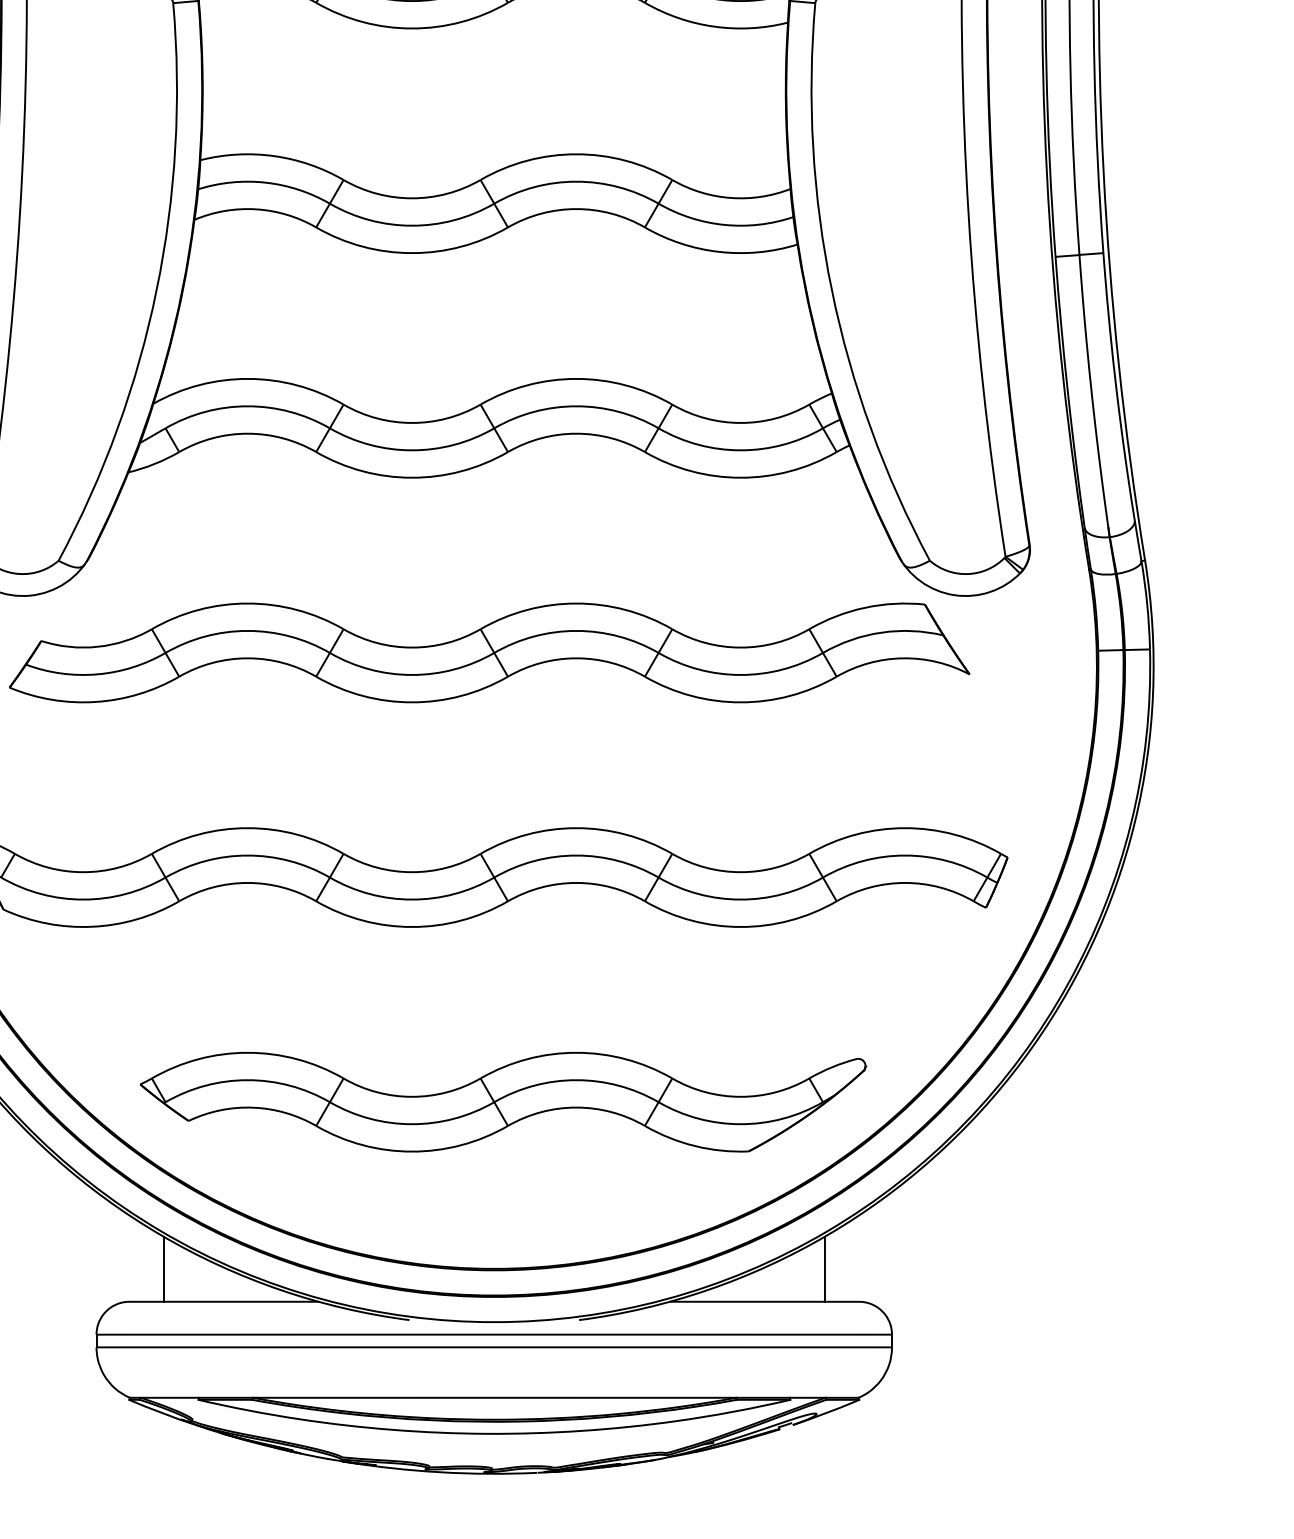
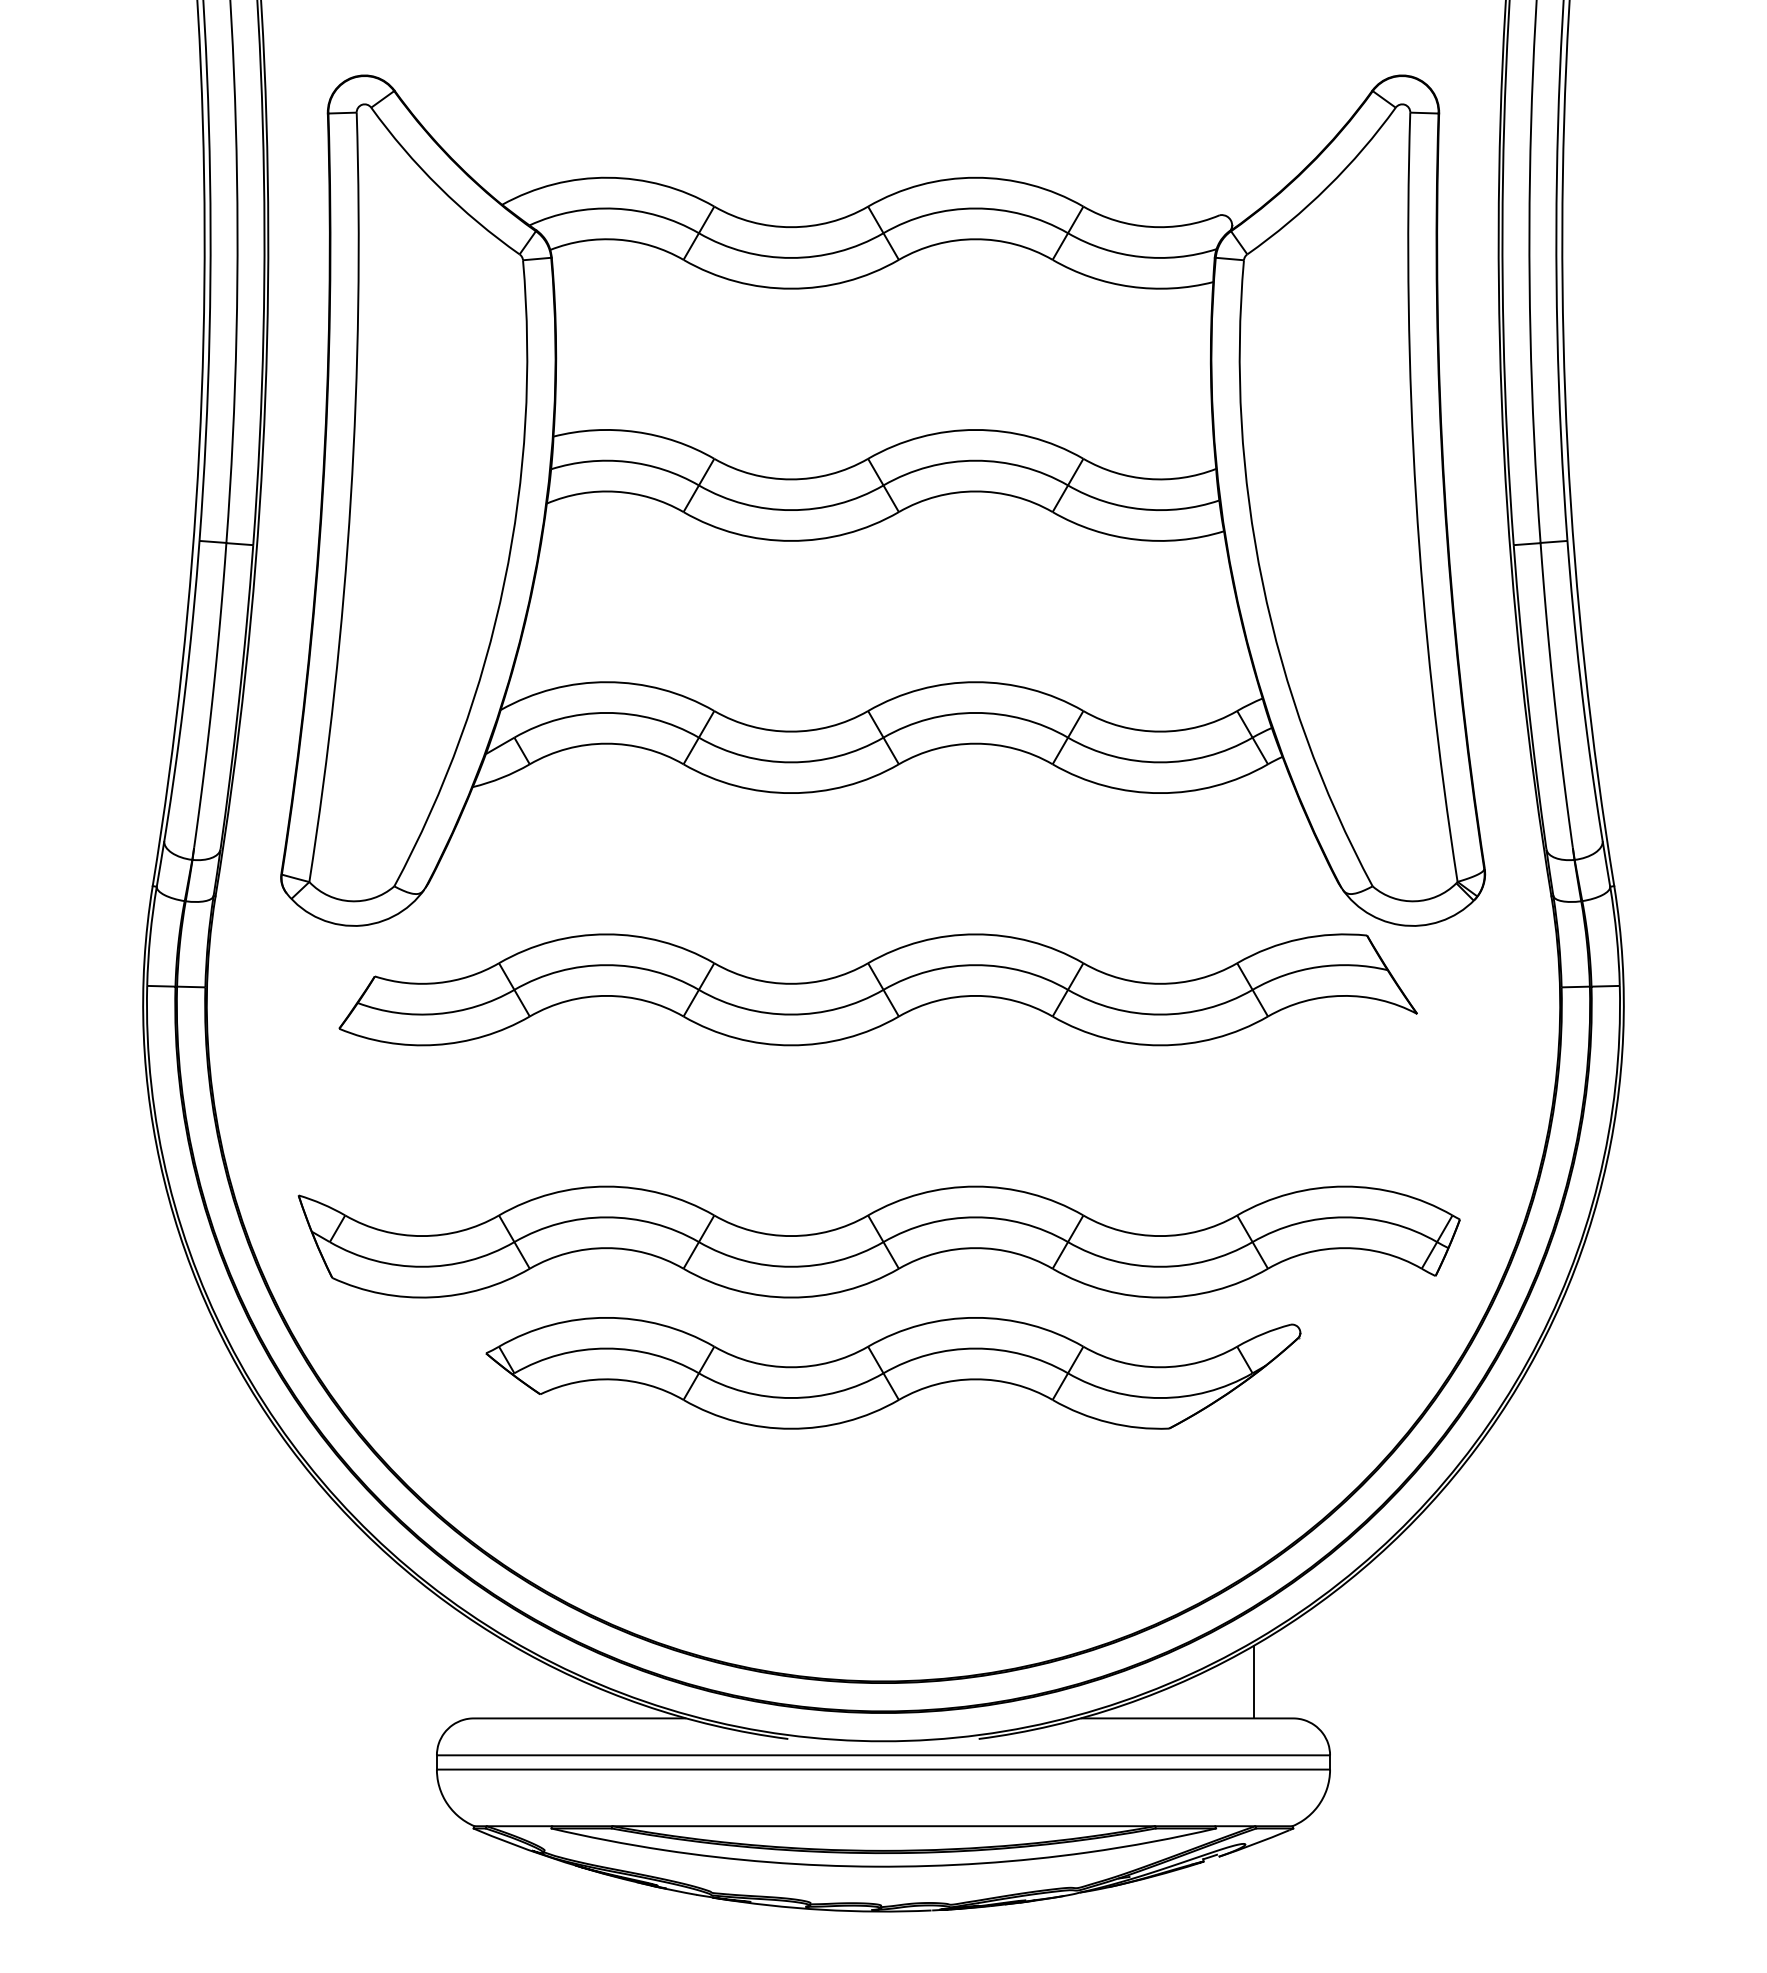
part: (503, 1102) -> (893, 1373), moved
line: (163, 1268) -> (512, 1681), removed

